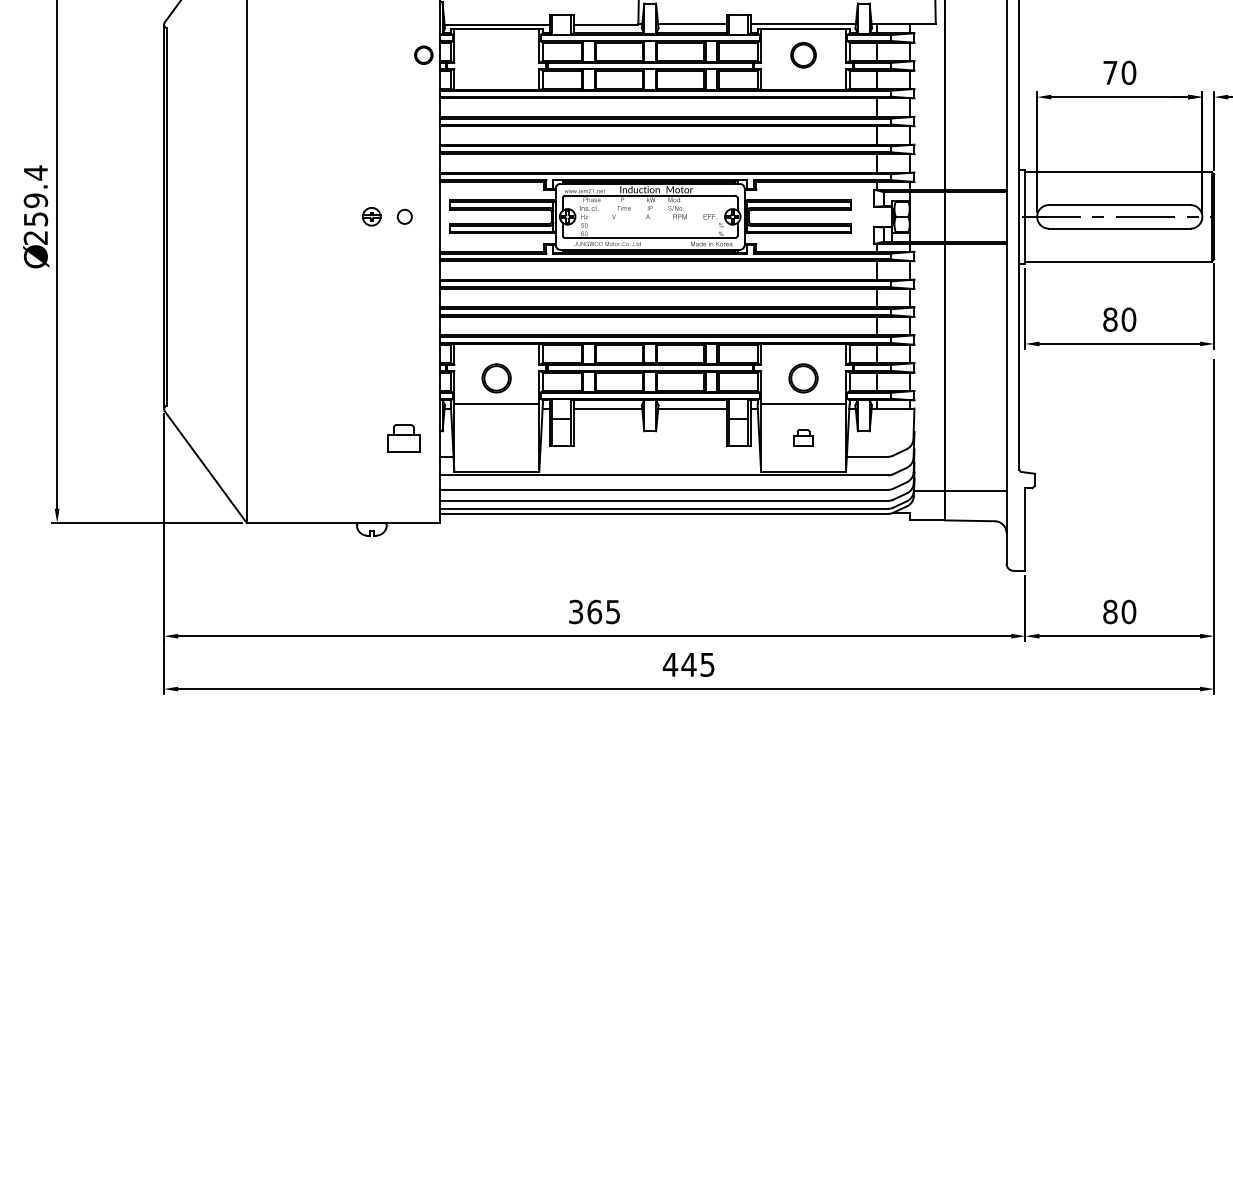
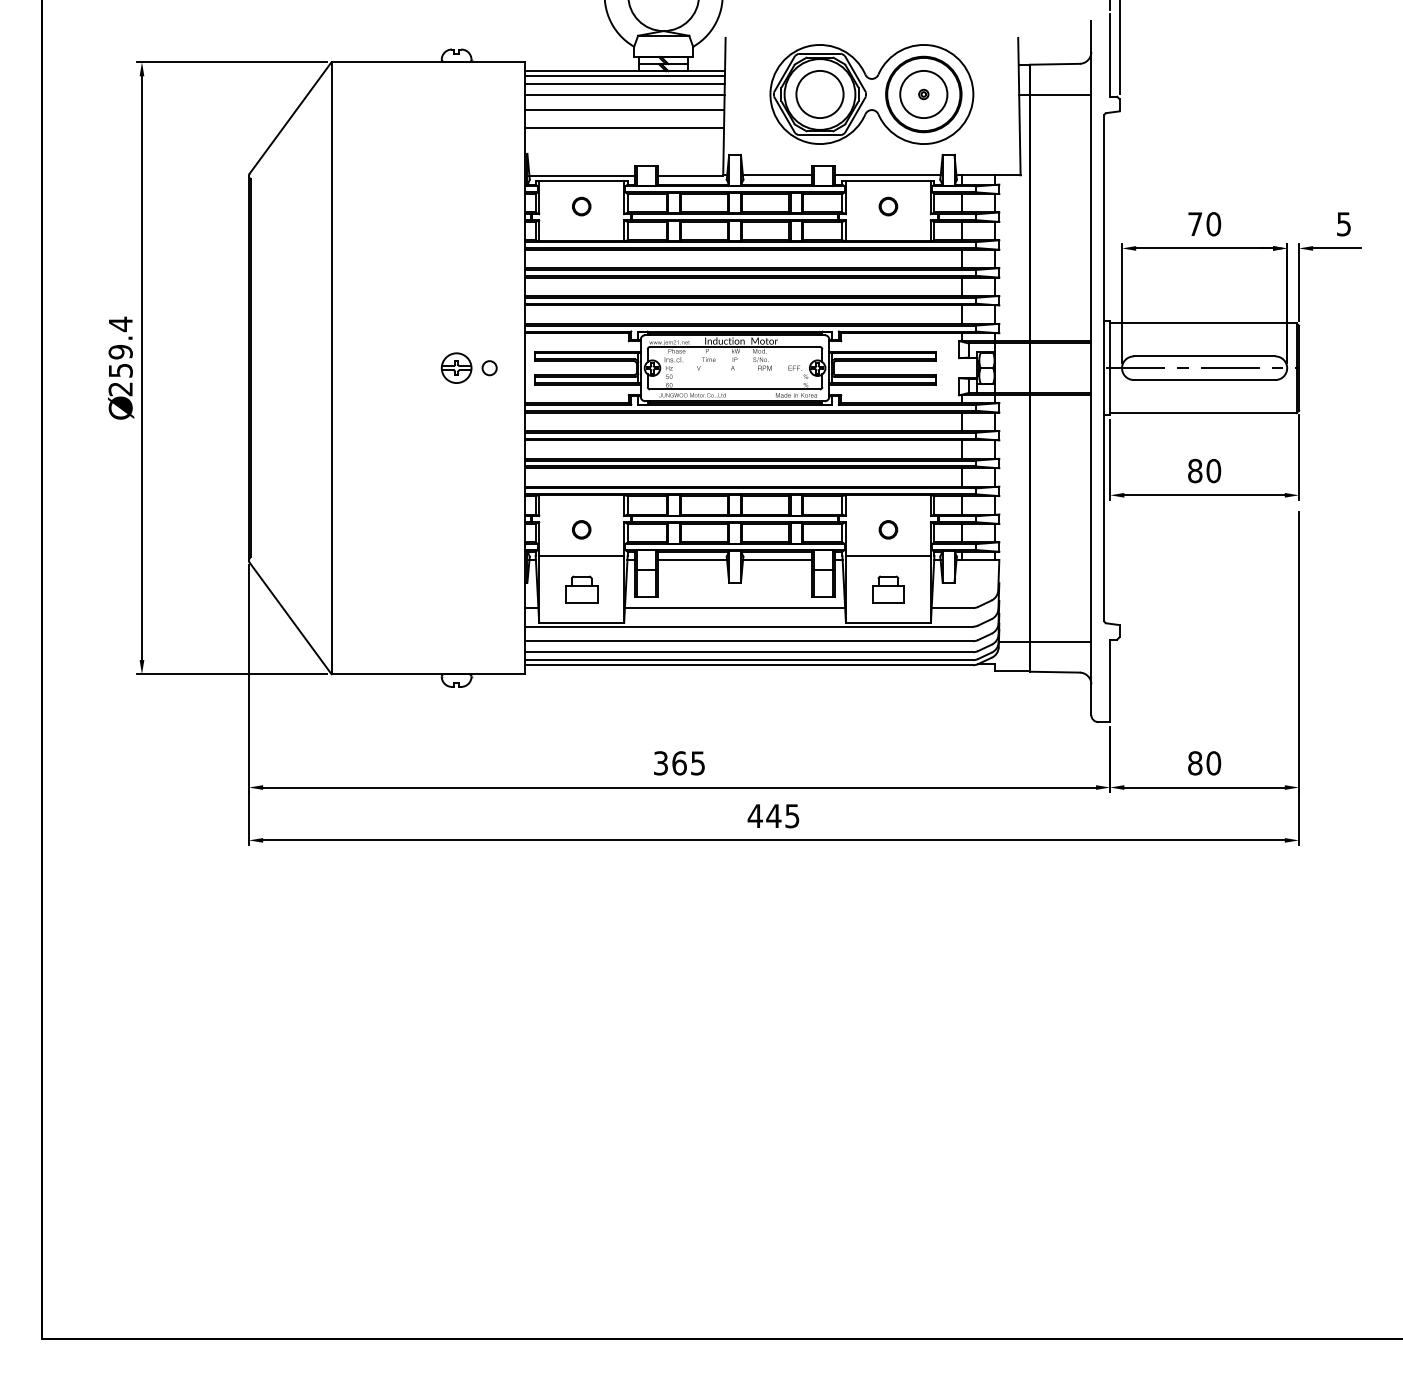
part: (423, 55) -> (581, 206), moved
part: (803, 55) -> (888, 206), size x0.71
part: (371, 216) -> (456, 367), size x1.67
circle: (496, 378) -> (581, 529), size x0.62
part: (803, 378) -> (888, 529), size x0.62
part: (403, 438) -> (581, 589), moved
part: (803, 438) -> (888, 589), size x1.67
line: (649, 457) -> (734, 608), added

